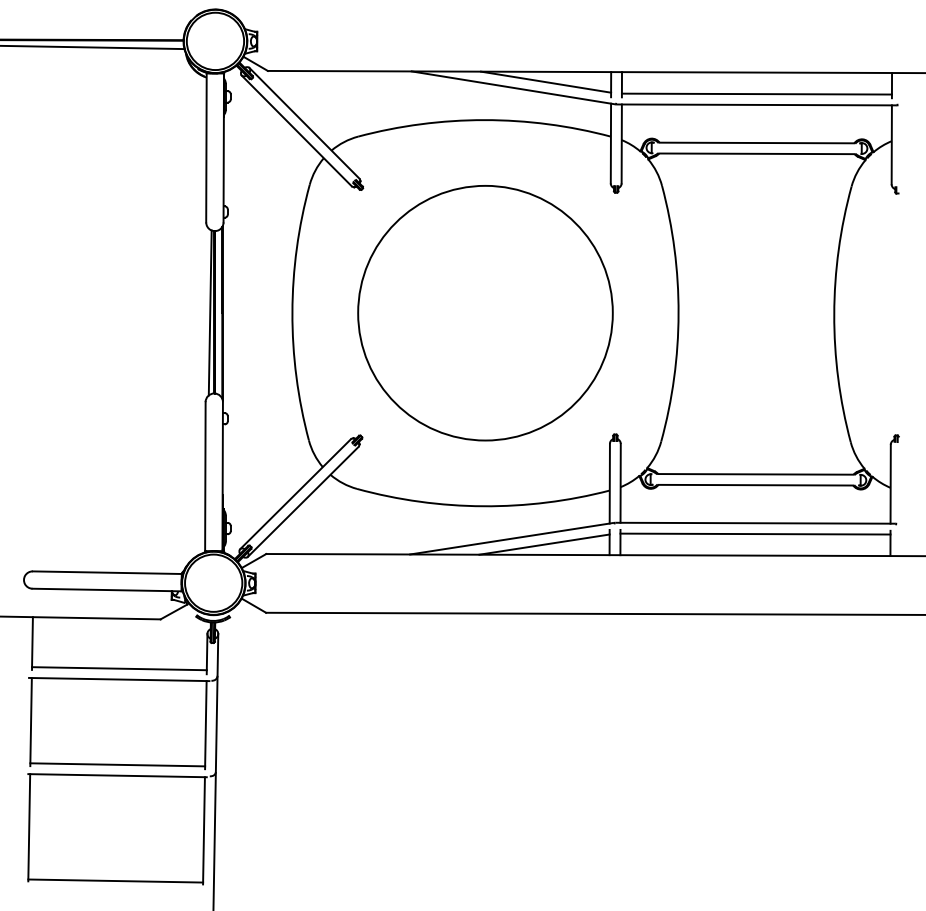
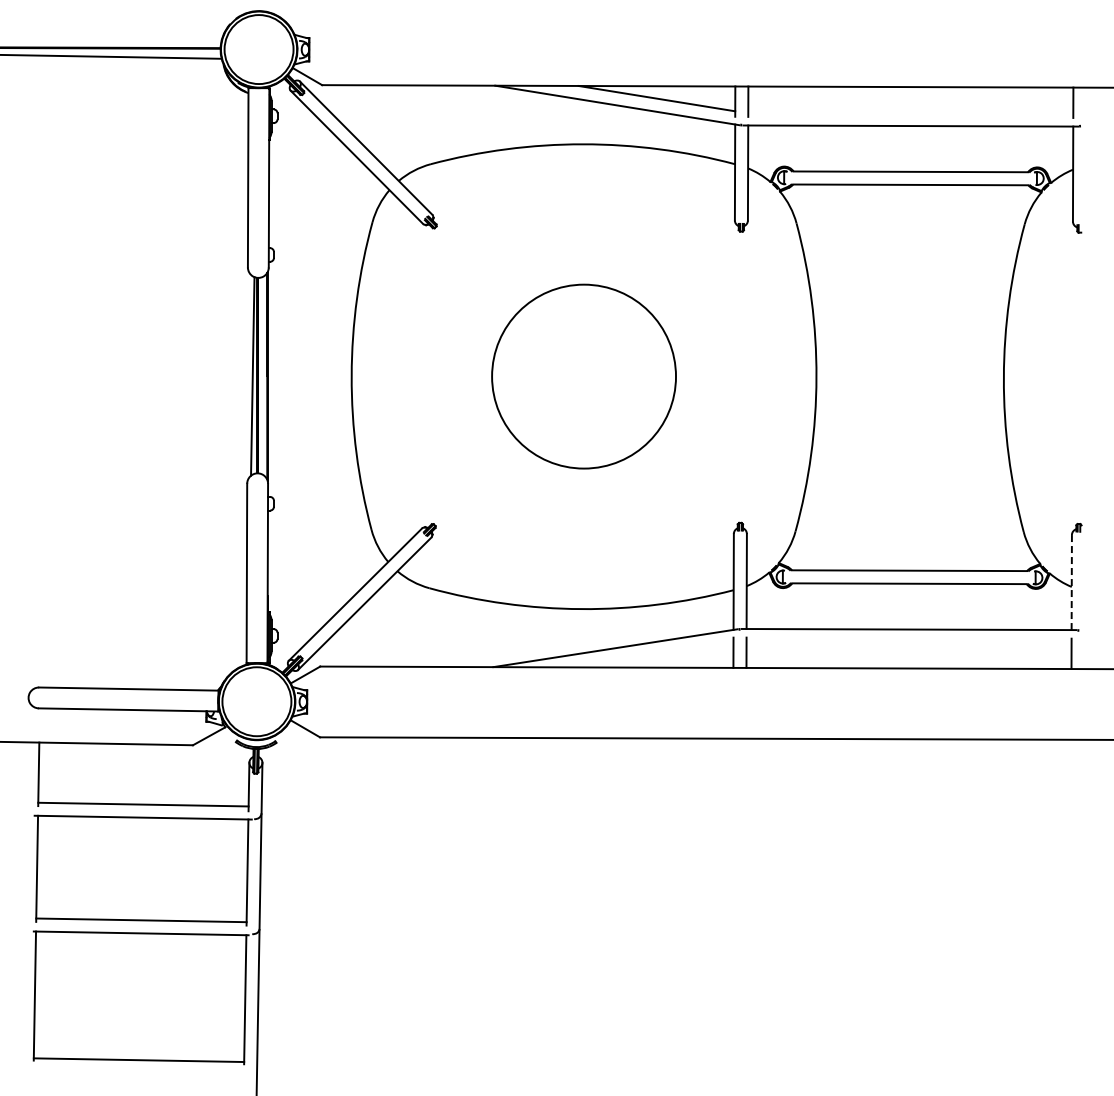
line: (756, 93) -> (910, 112), removed
circle: (485, 313) -> (583, 376), size x0.6
line: (890, 484) -> (1071, 582), solid -> dashed
line: (755, 534) -> (908, 642), removed
line: (544, 544) -> (654, 655), removed

